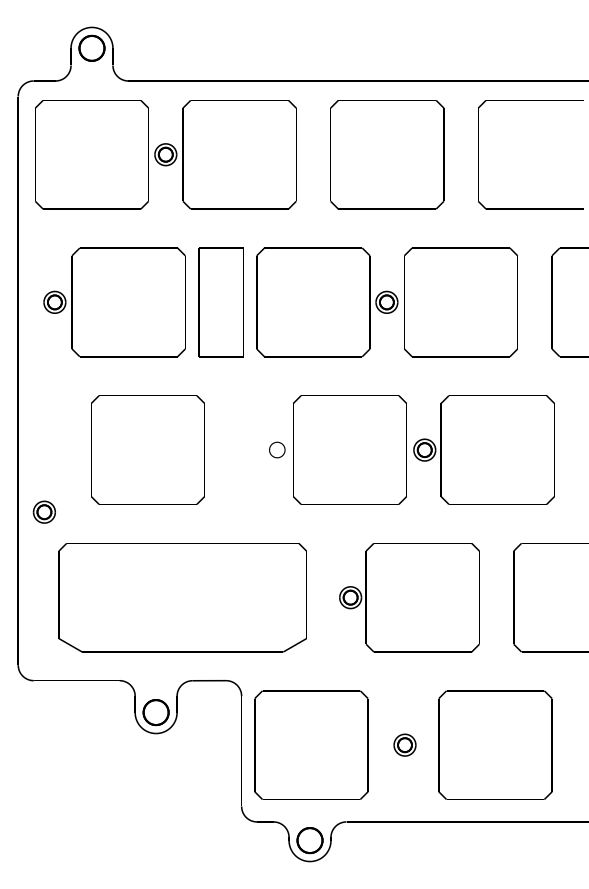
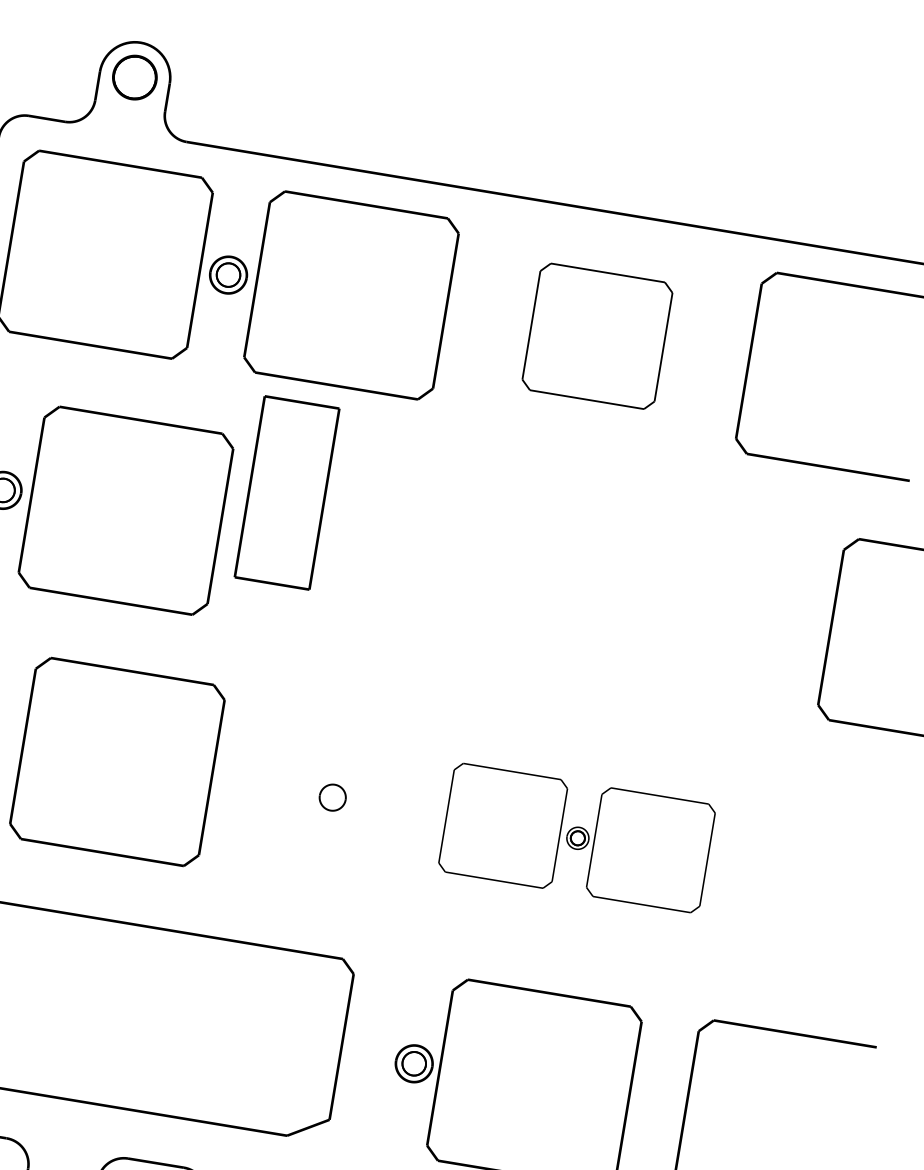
part: (387, 154) -> (597, 335), size x0.7
part: (220, 302) -> (286, 492), moved
part: (386, 302) -> (555, 582), removed
part: (423, 449) -> (576, 837), size x0.6

